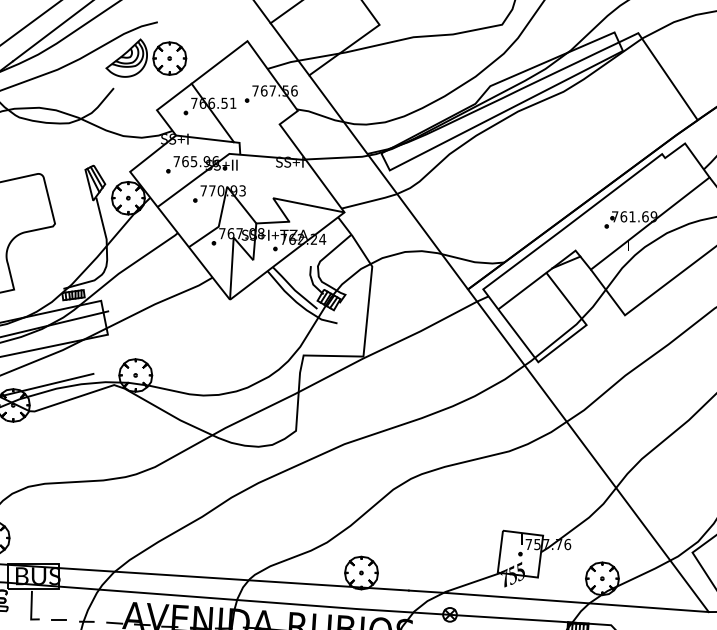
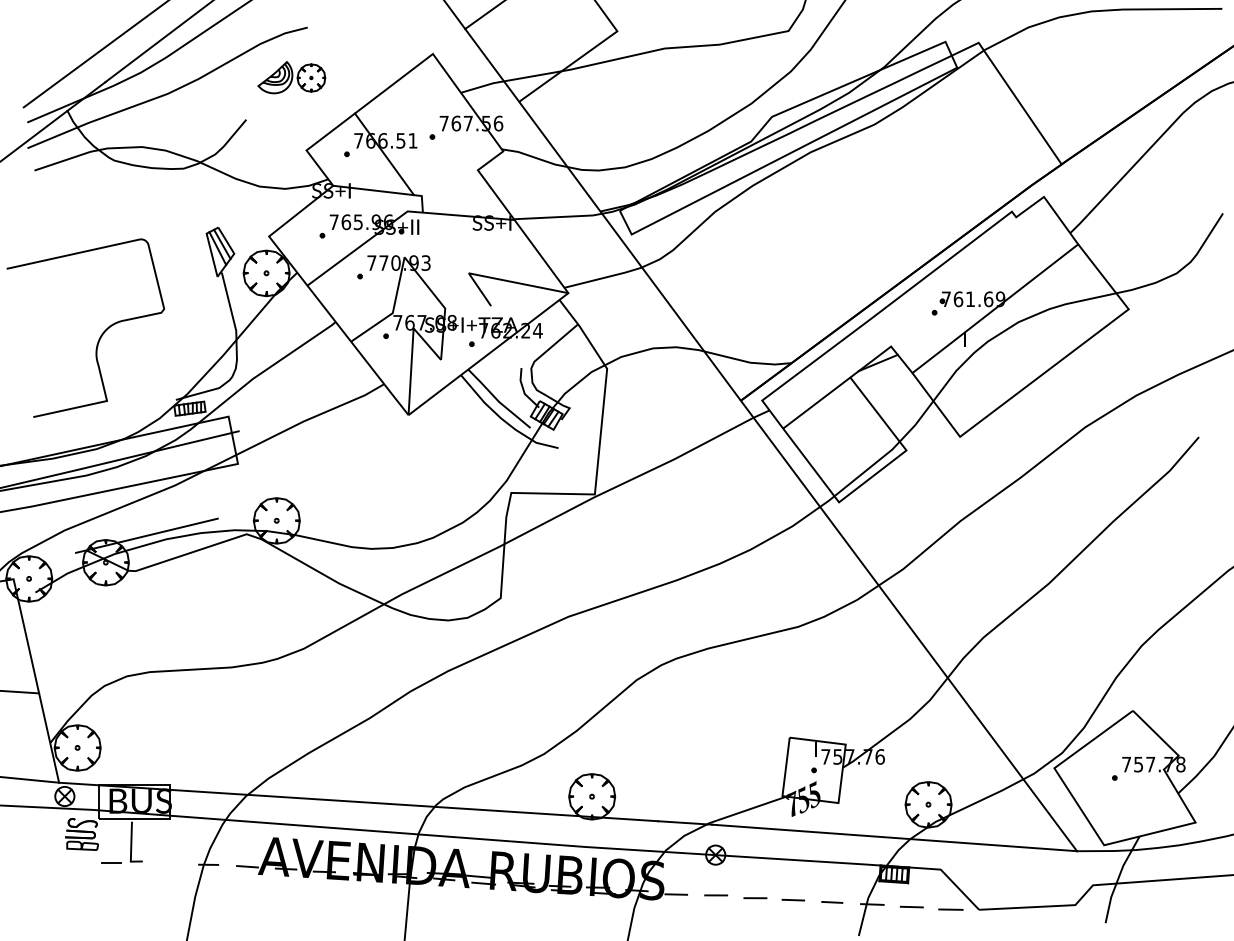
part: (146, 57) -> (291, 77), size x0.6
line: (272, 222) -> (468, 307), removed
line: (58, 620) -> (111, 862), moved

